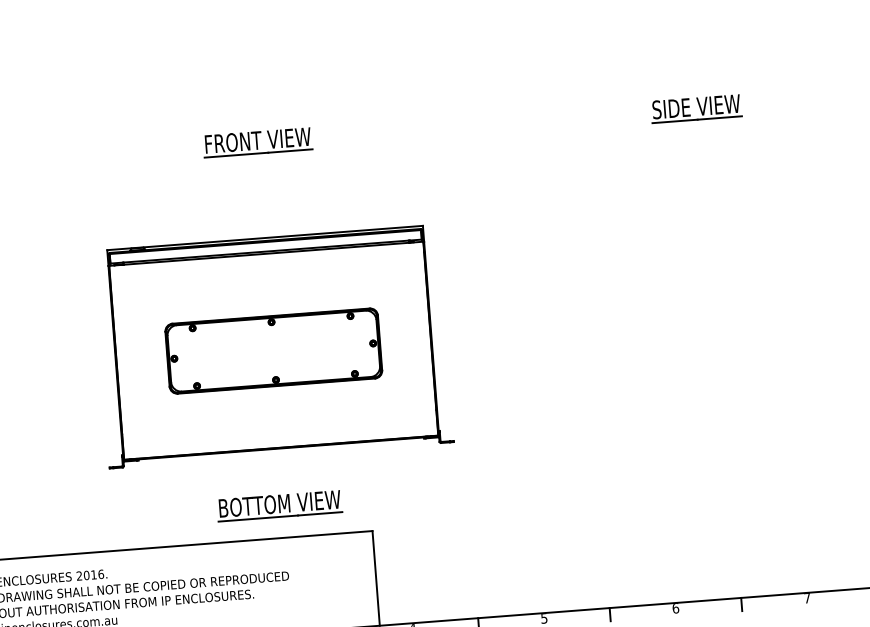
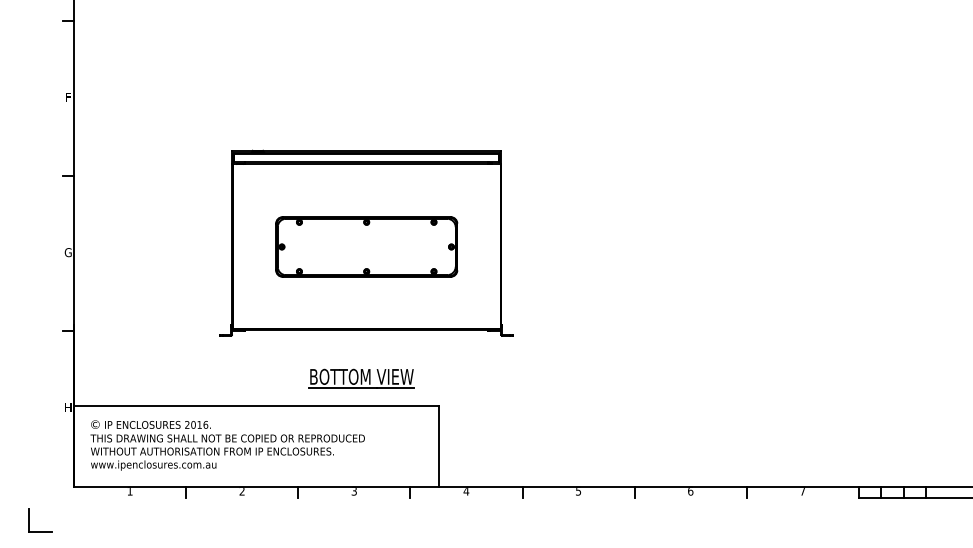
part: (696, 108) -> (740, 68), removed
part: (257, 141) -> (366, 68), removed

